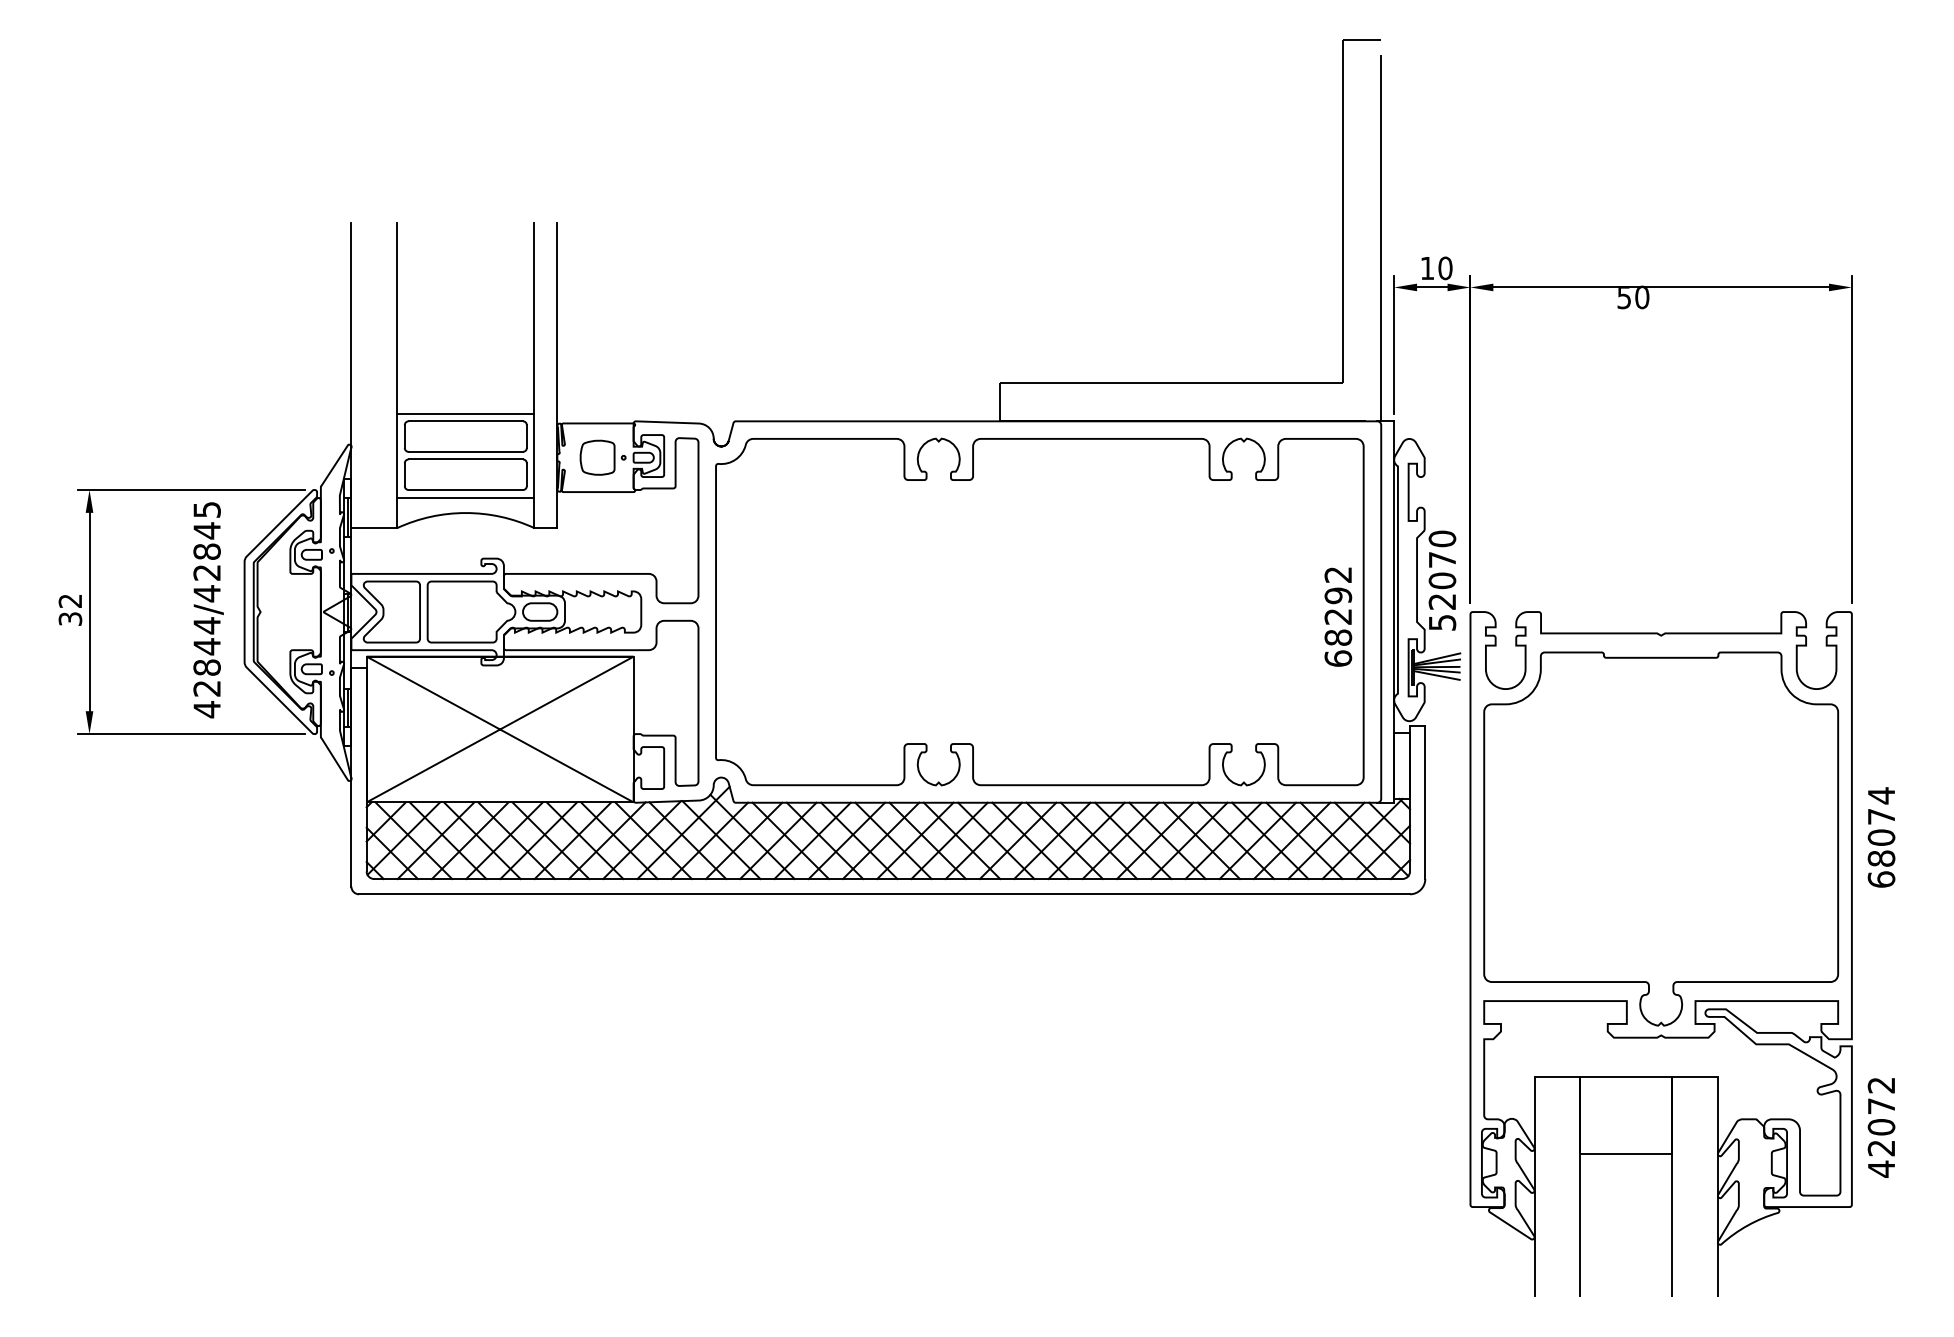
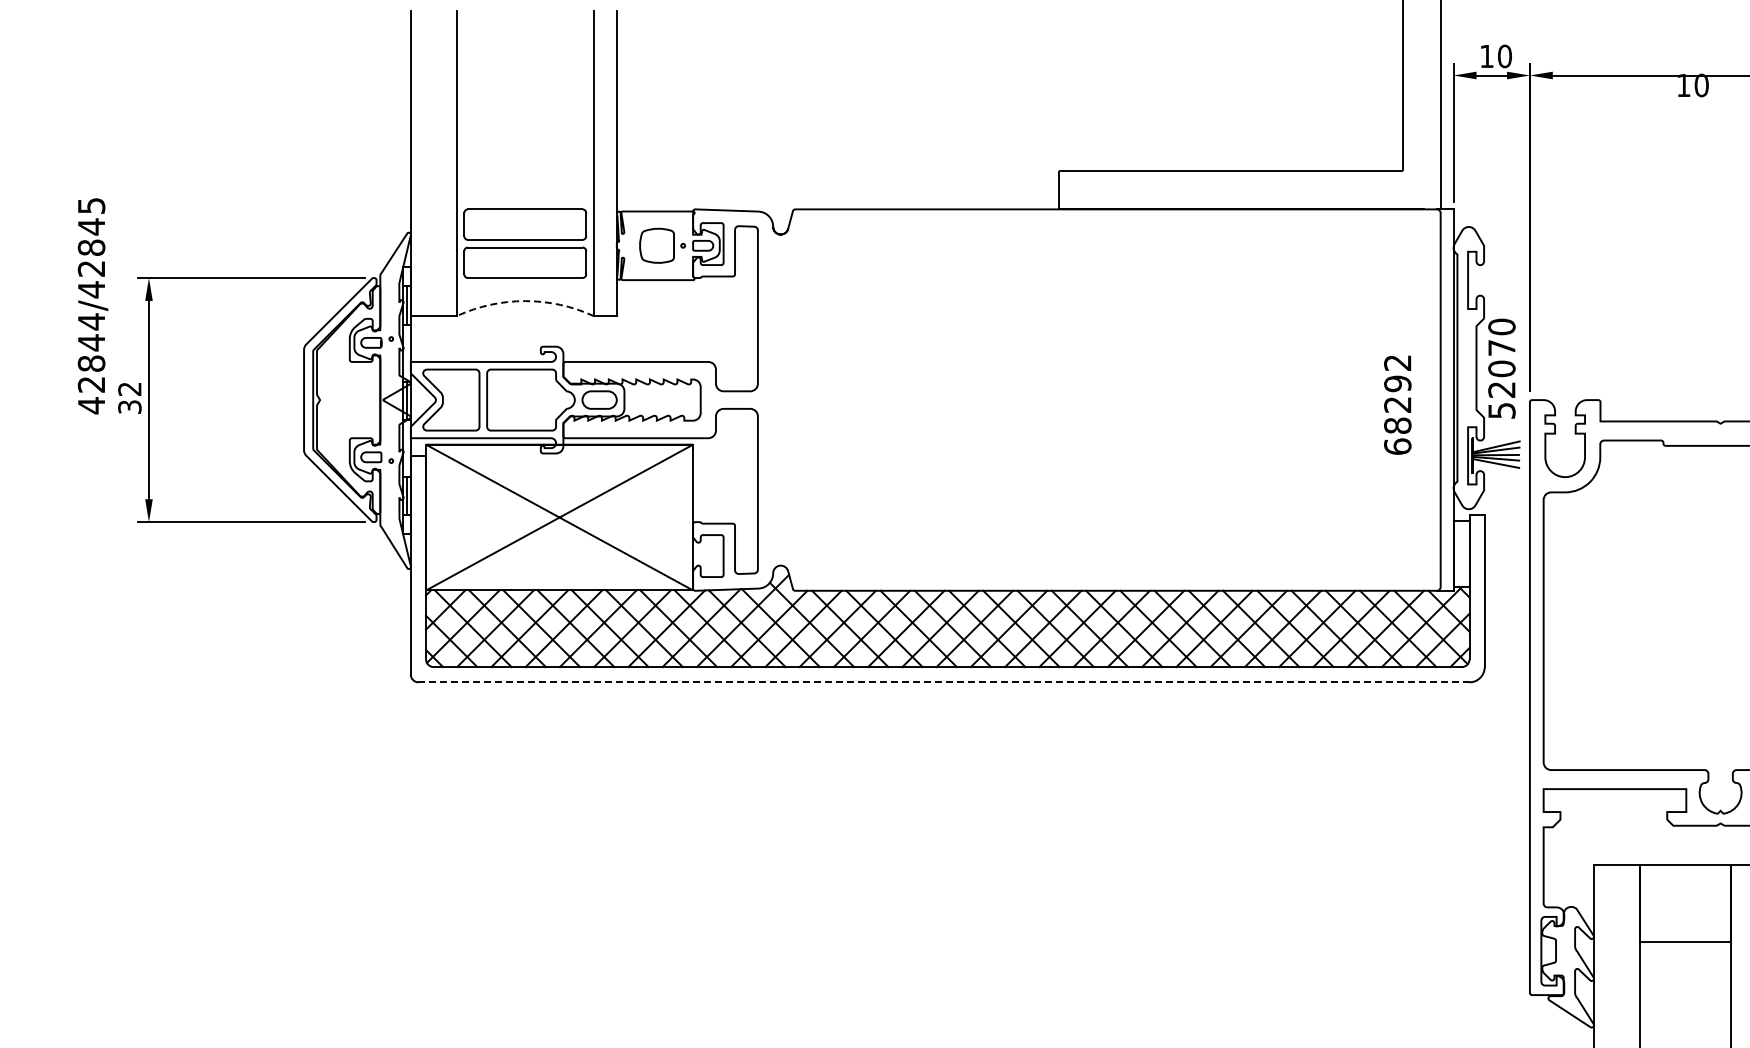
text: (1623, 298) -> (1682, 86), 50 -> 10
line: (465, 413) -> (524, 201), removed
line: (465, 497) -> (524, 285), removed
arc: (465, 513) -> (524, 301), solid -> dashed
text: (208, 610) -> (92, 306), moved
part: (1039, 611) -> (1098, 399), removed
line: (884, 894) -> (943, 682), solid -> dashed

